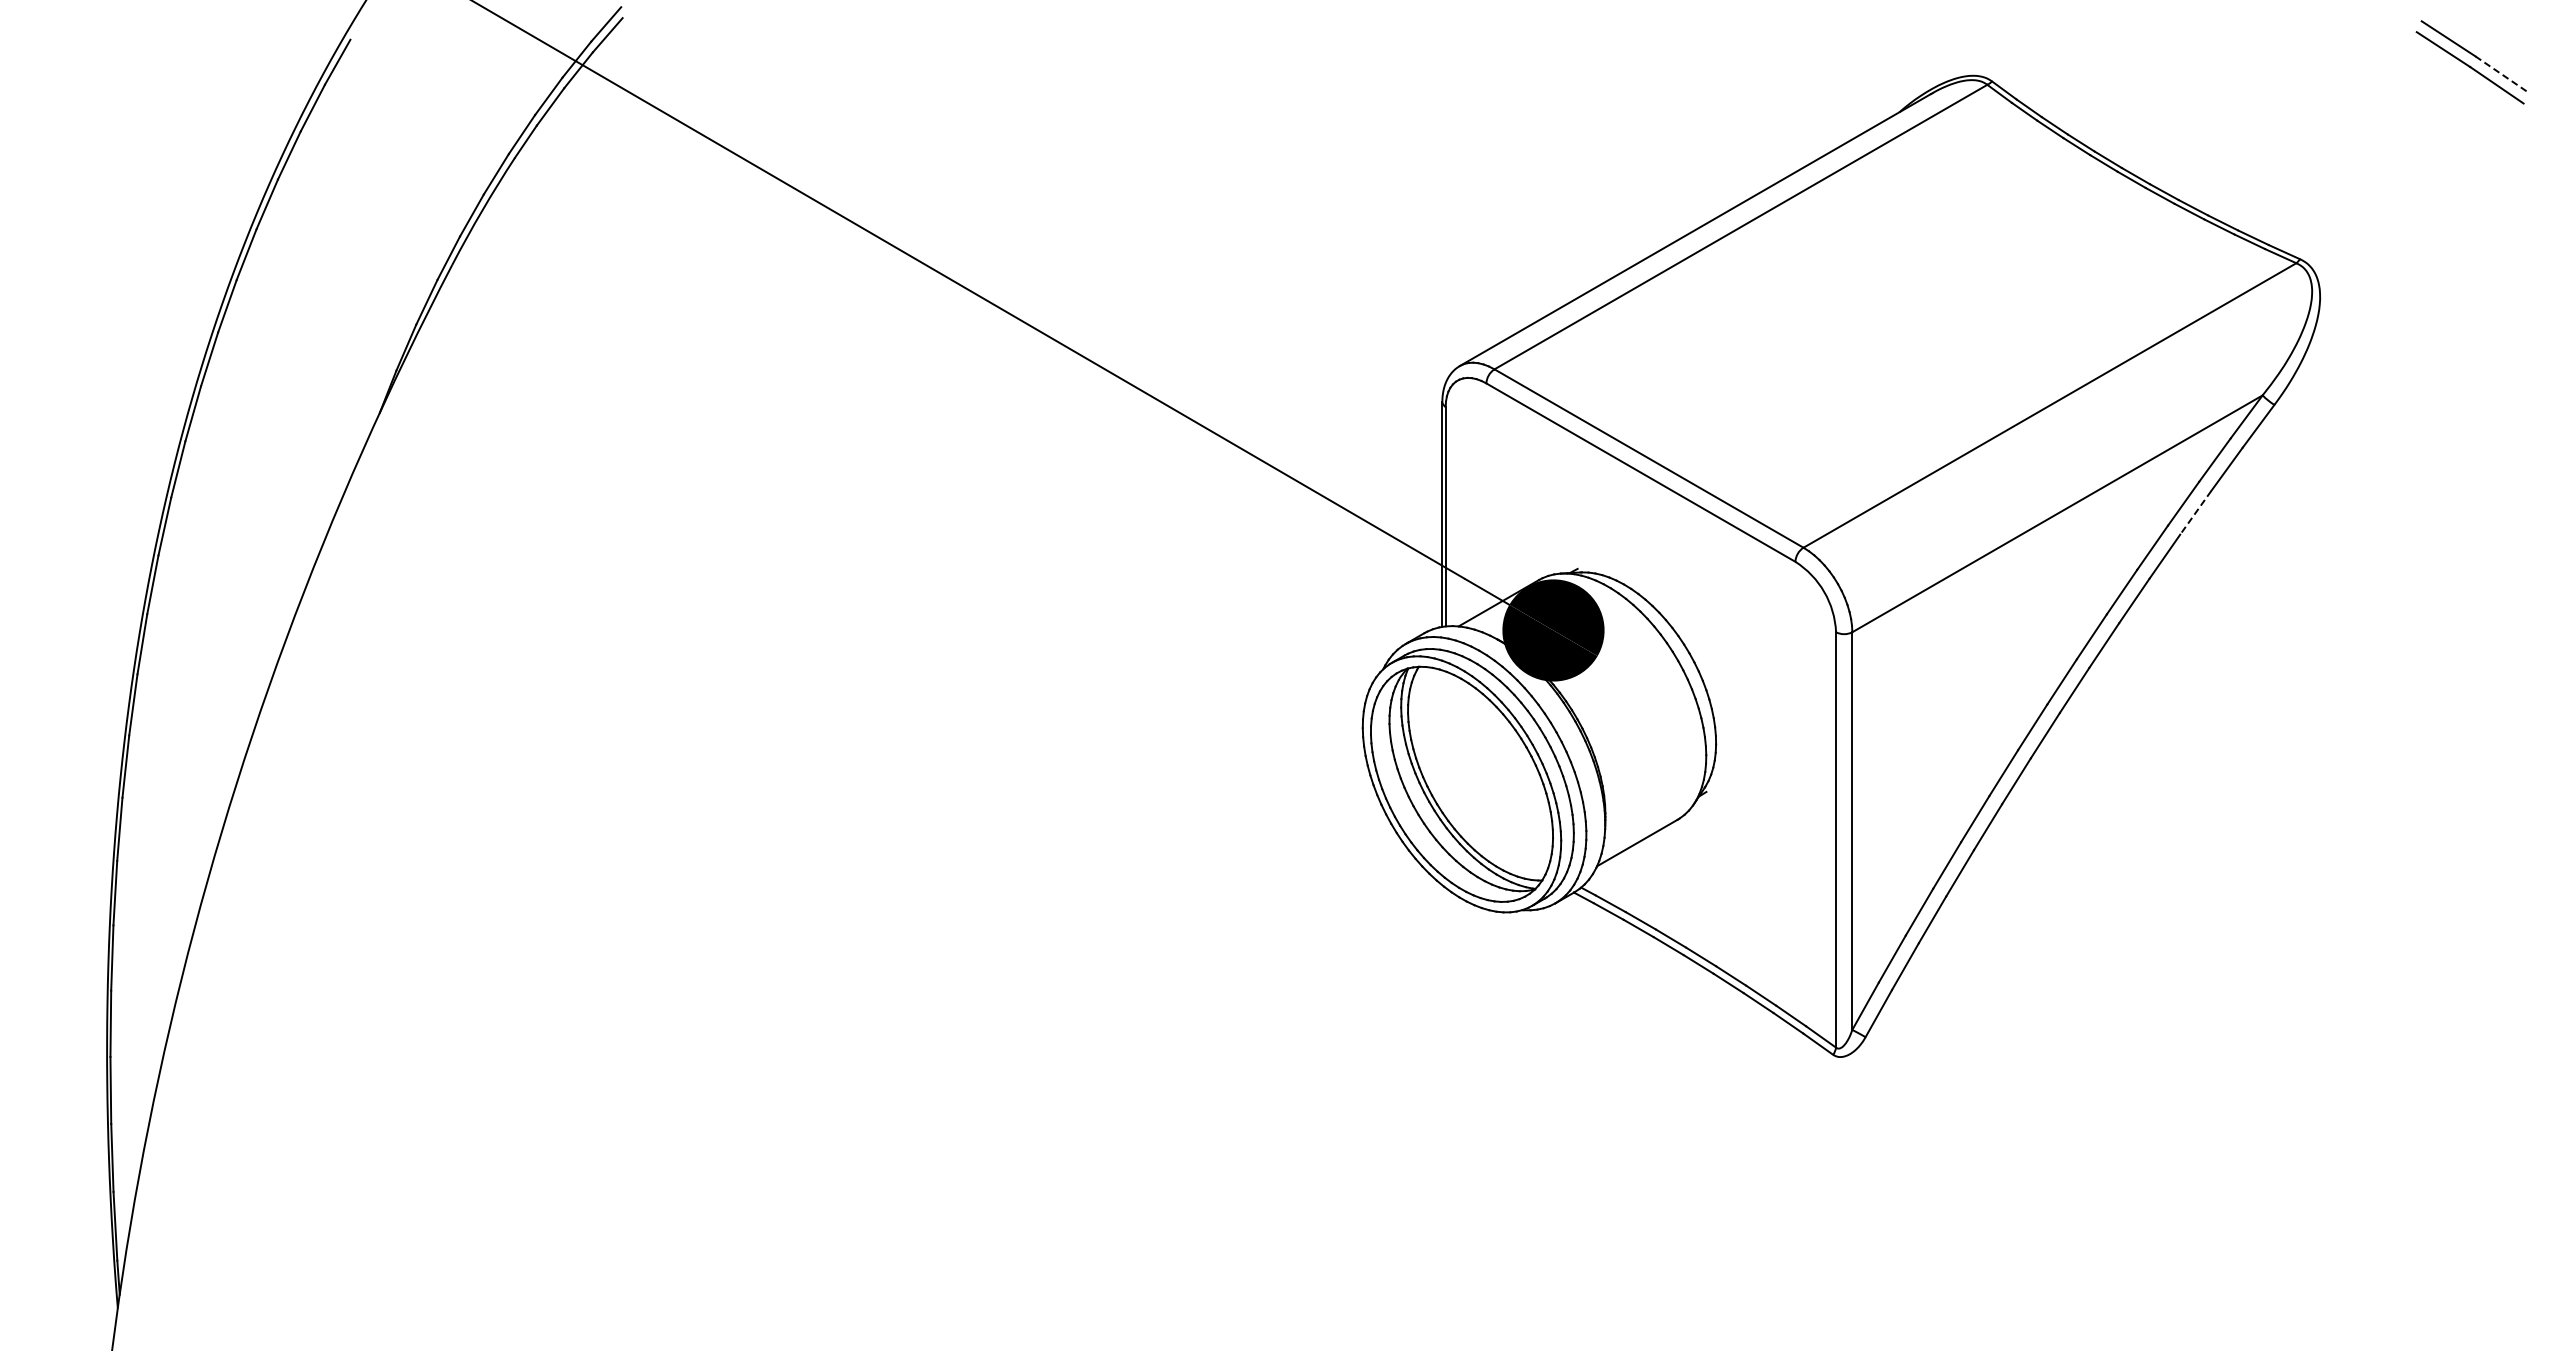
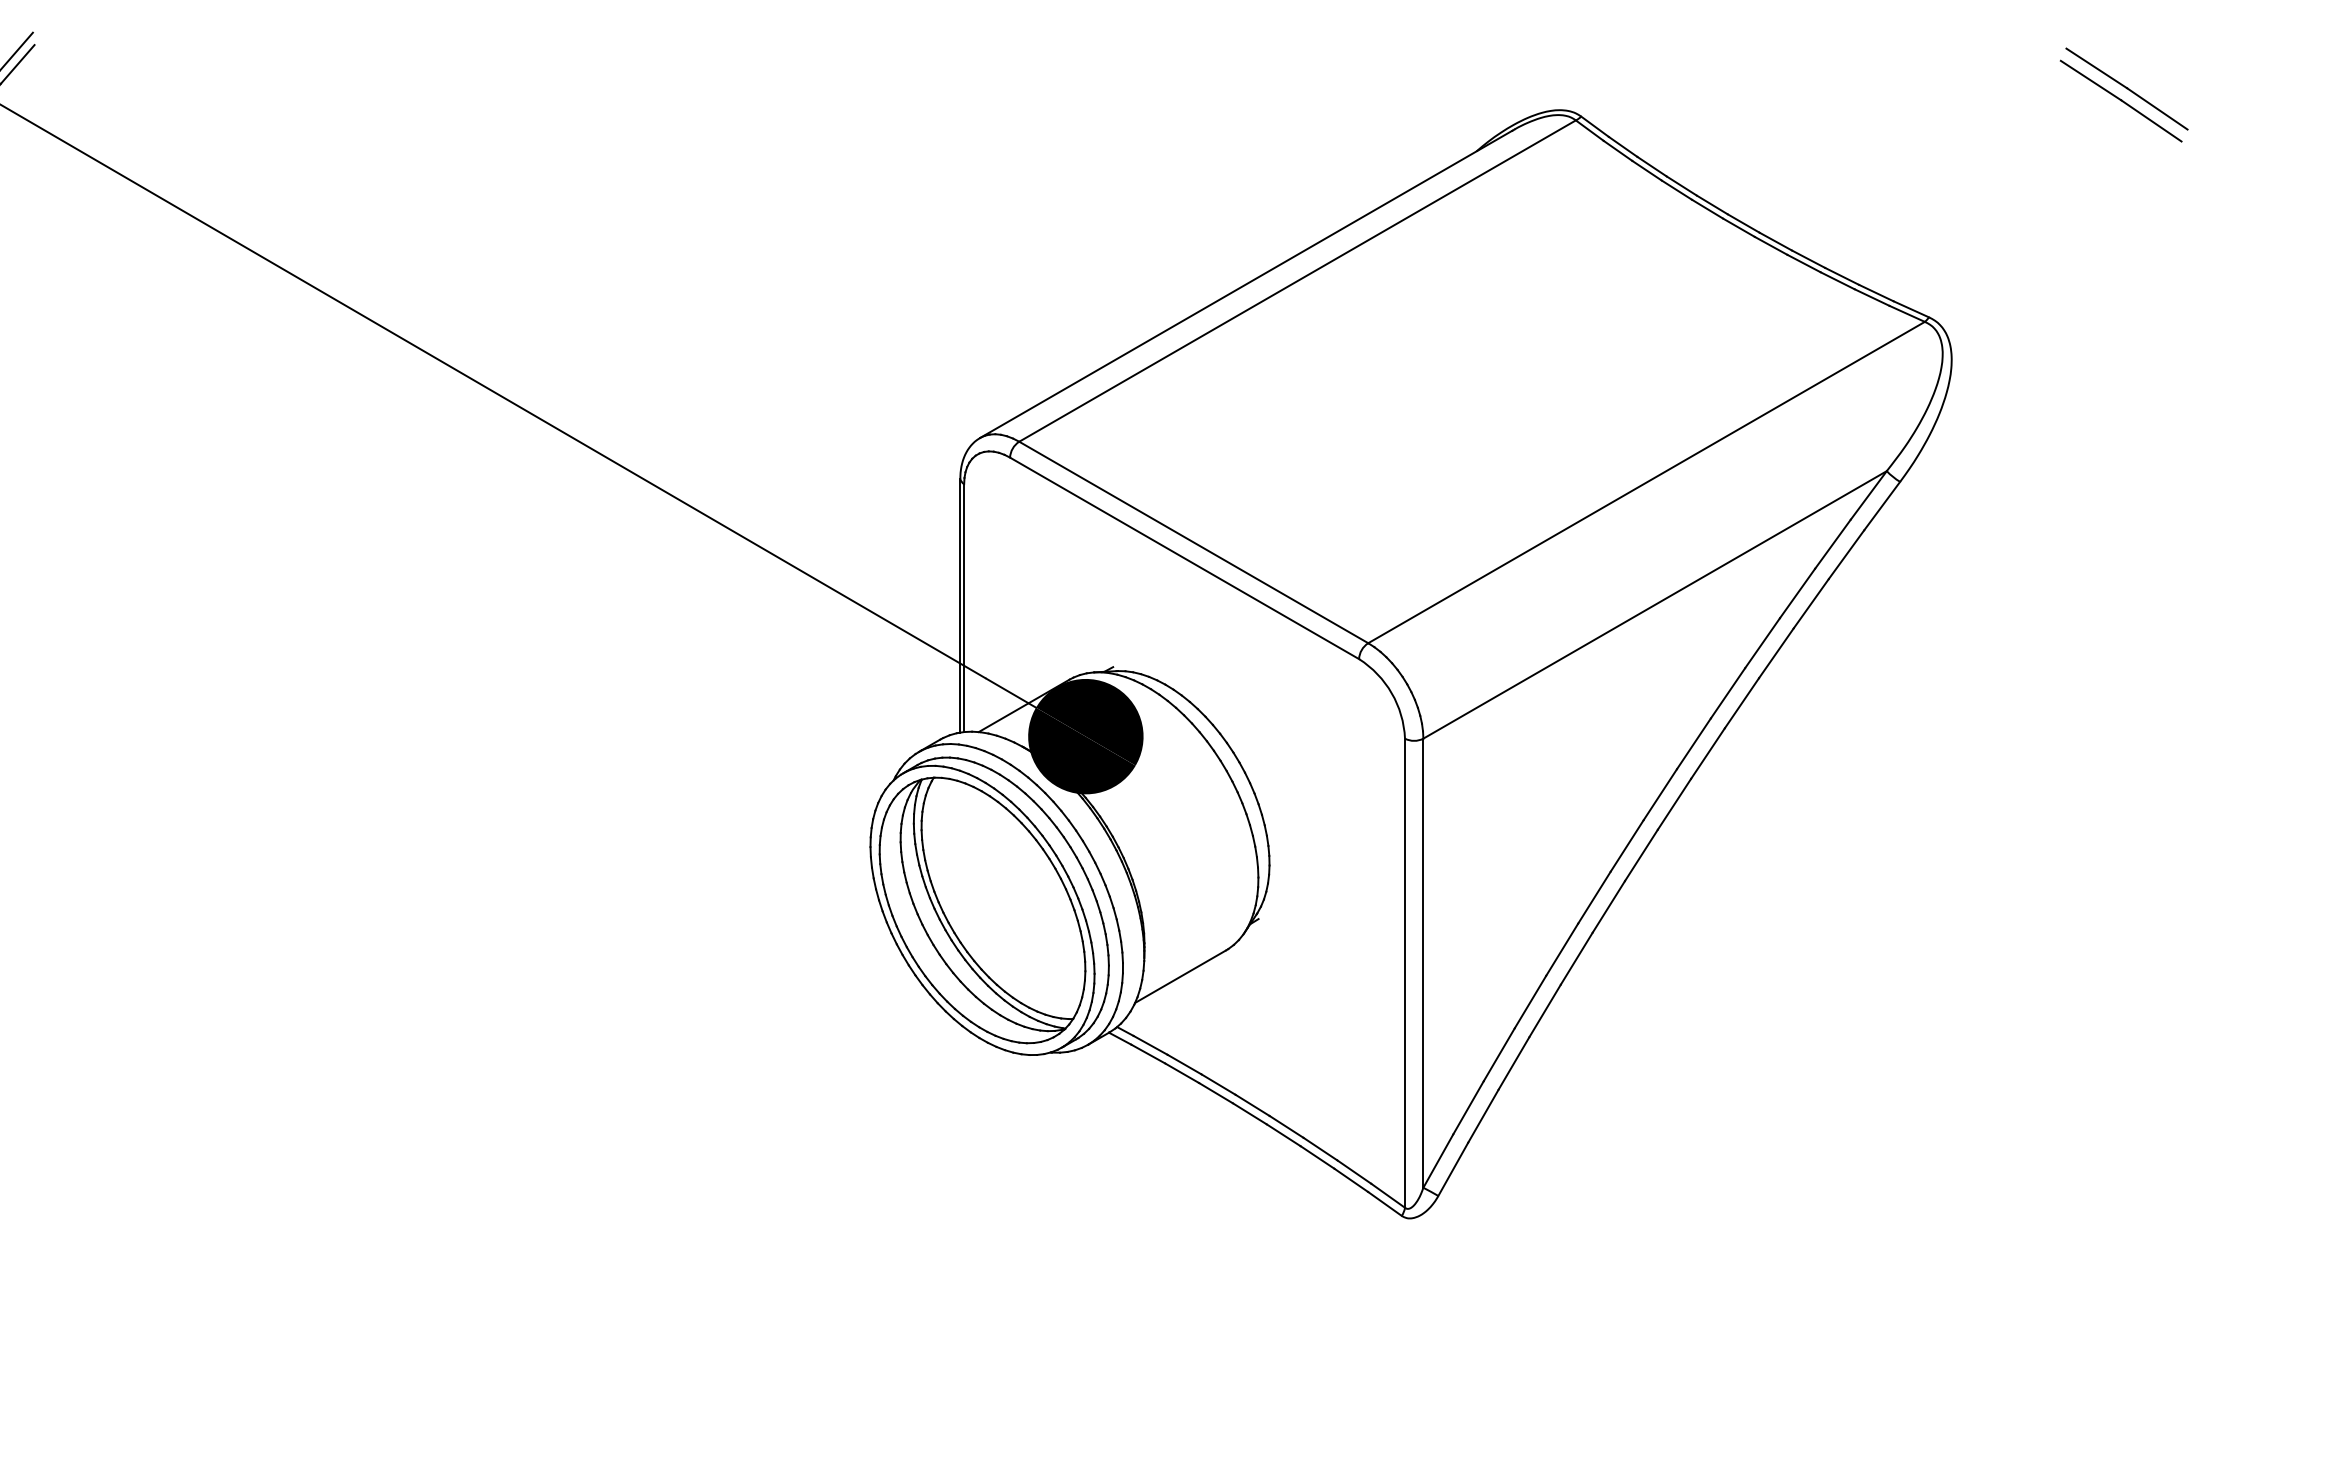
line: (2502, 74) -> (2157, 108), dashed -> solid
line: (2195, 512) -> (1810, 603), dashed -> solid

